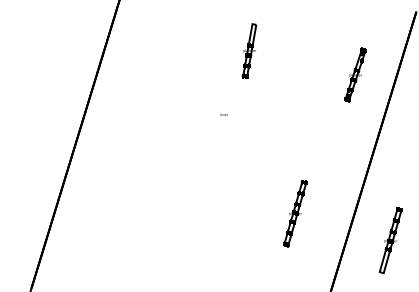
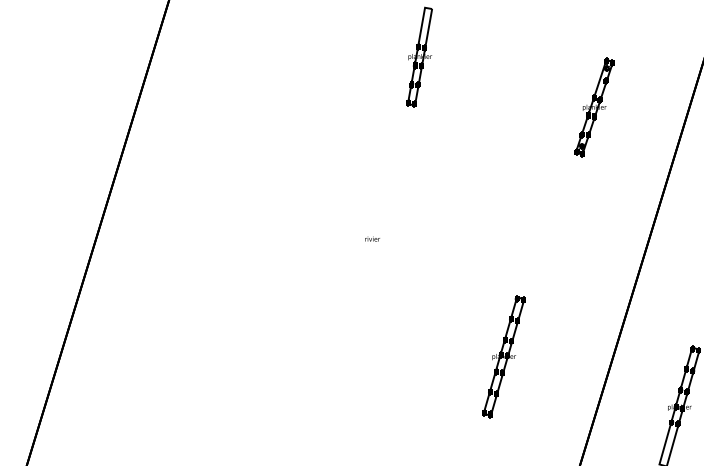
part: (355, 74) -> (594, 106), moved
text: (223, 114) -> (371, 238), moved

